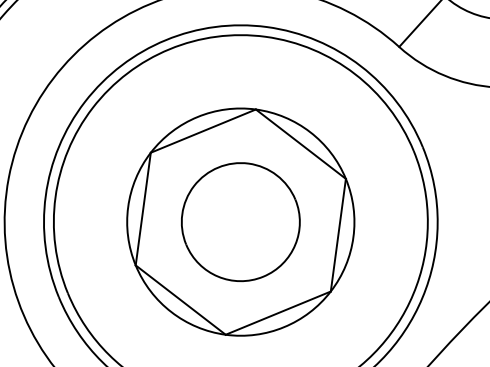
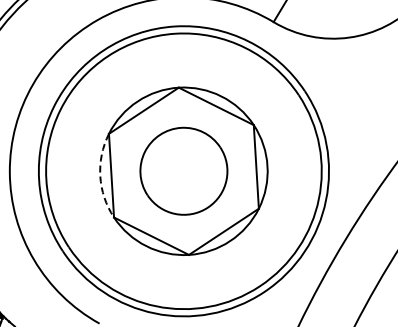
arc: (128, 207) -> (100, 176), solid -> dashed

